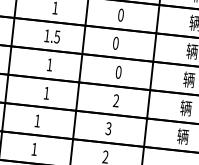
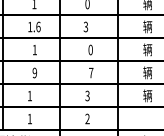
text: (57, 36) -> (38, 26), 1.5 -> 1.6
text: (115, 43) -> (85, 27), 0 -> 3
text: (46, 92) -> (34, 72), 1 -> 9
text: (116, 100) -> (91, 72), 2 -> 7

